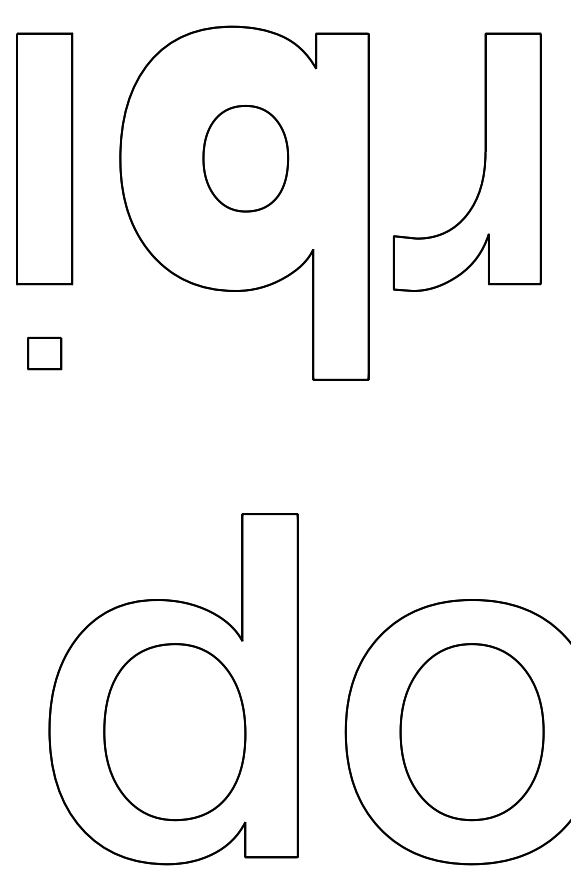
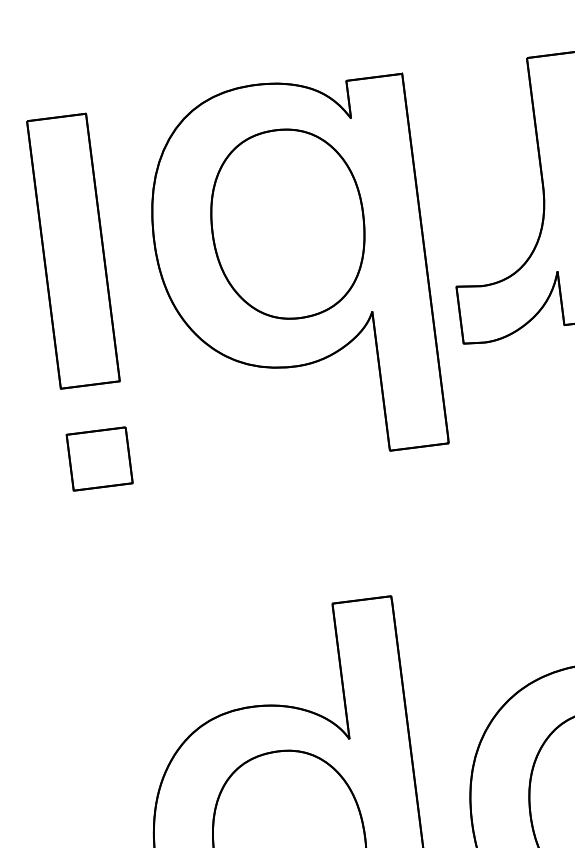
part: (245, 158) -> (287, 223), size x1.67
part: (44, 353) -> (99, 458), size x1.67

